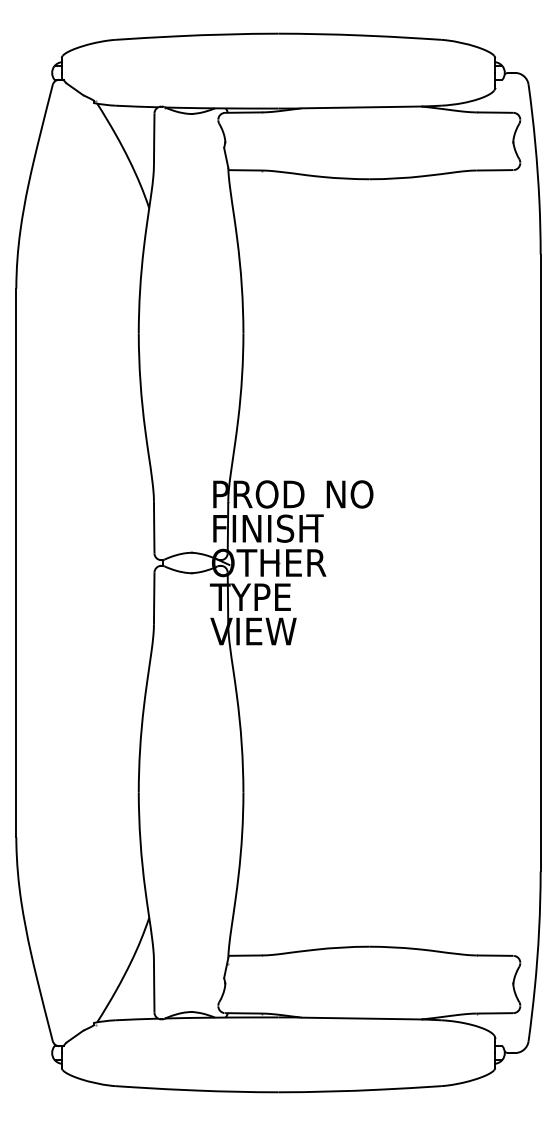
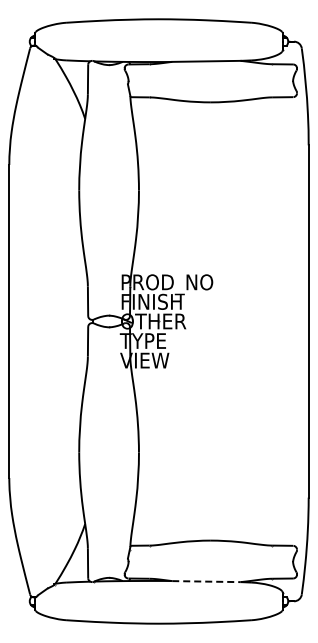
line: (361, 1018) -> (206, 581), solid -> dashed

